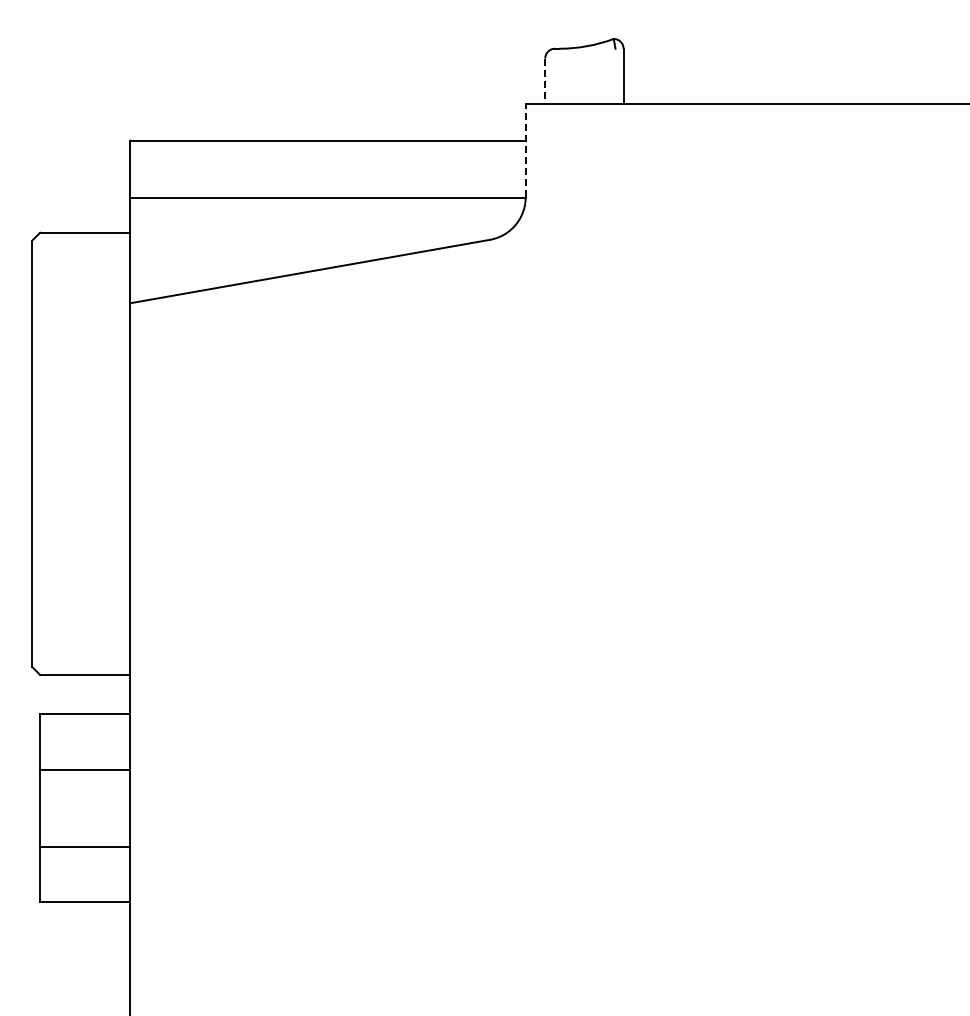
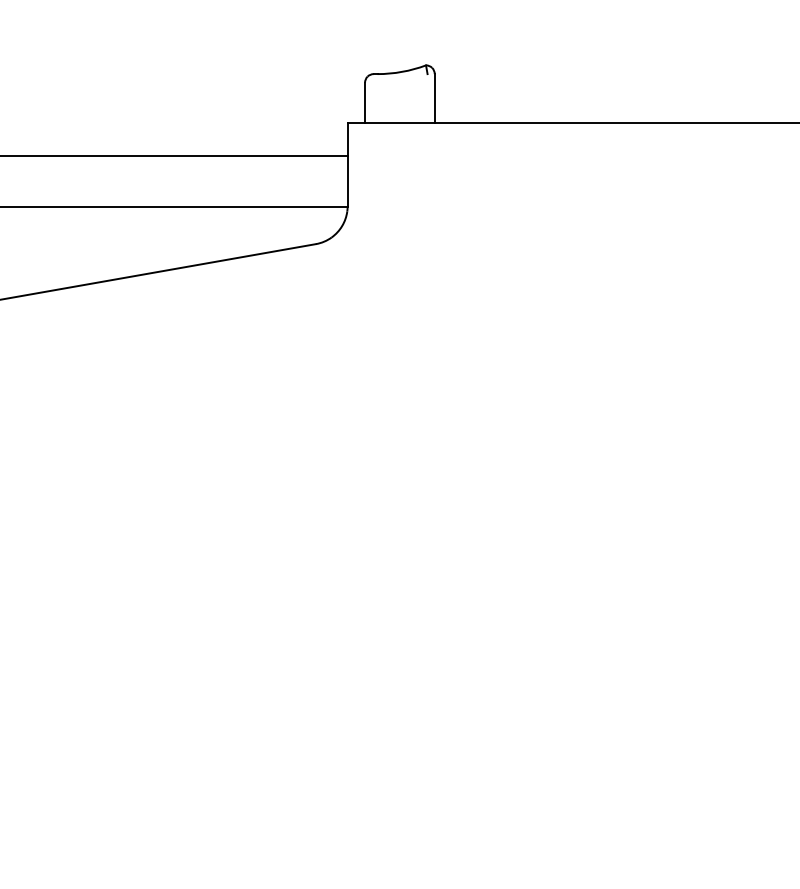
line: (545, 81) -> (365, 103), dashed -> solid
line: (525, 150) -> (347, 164), dashed -> solid

